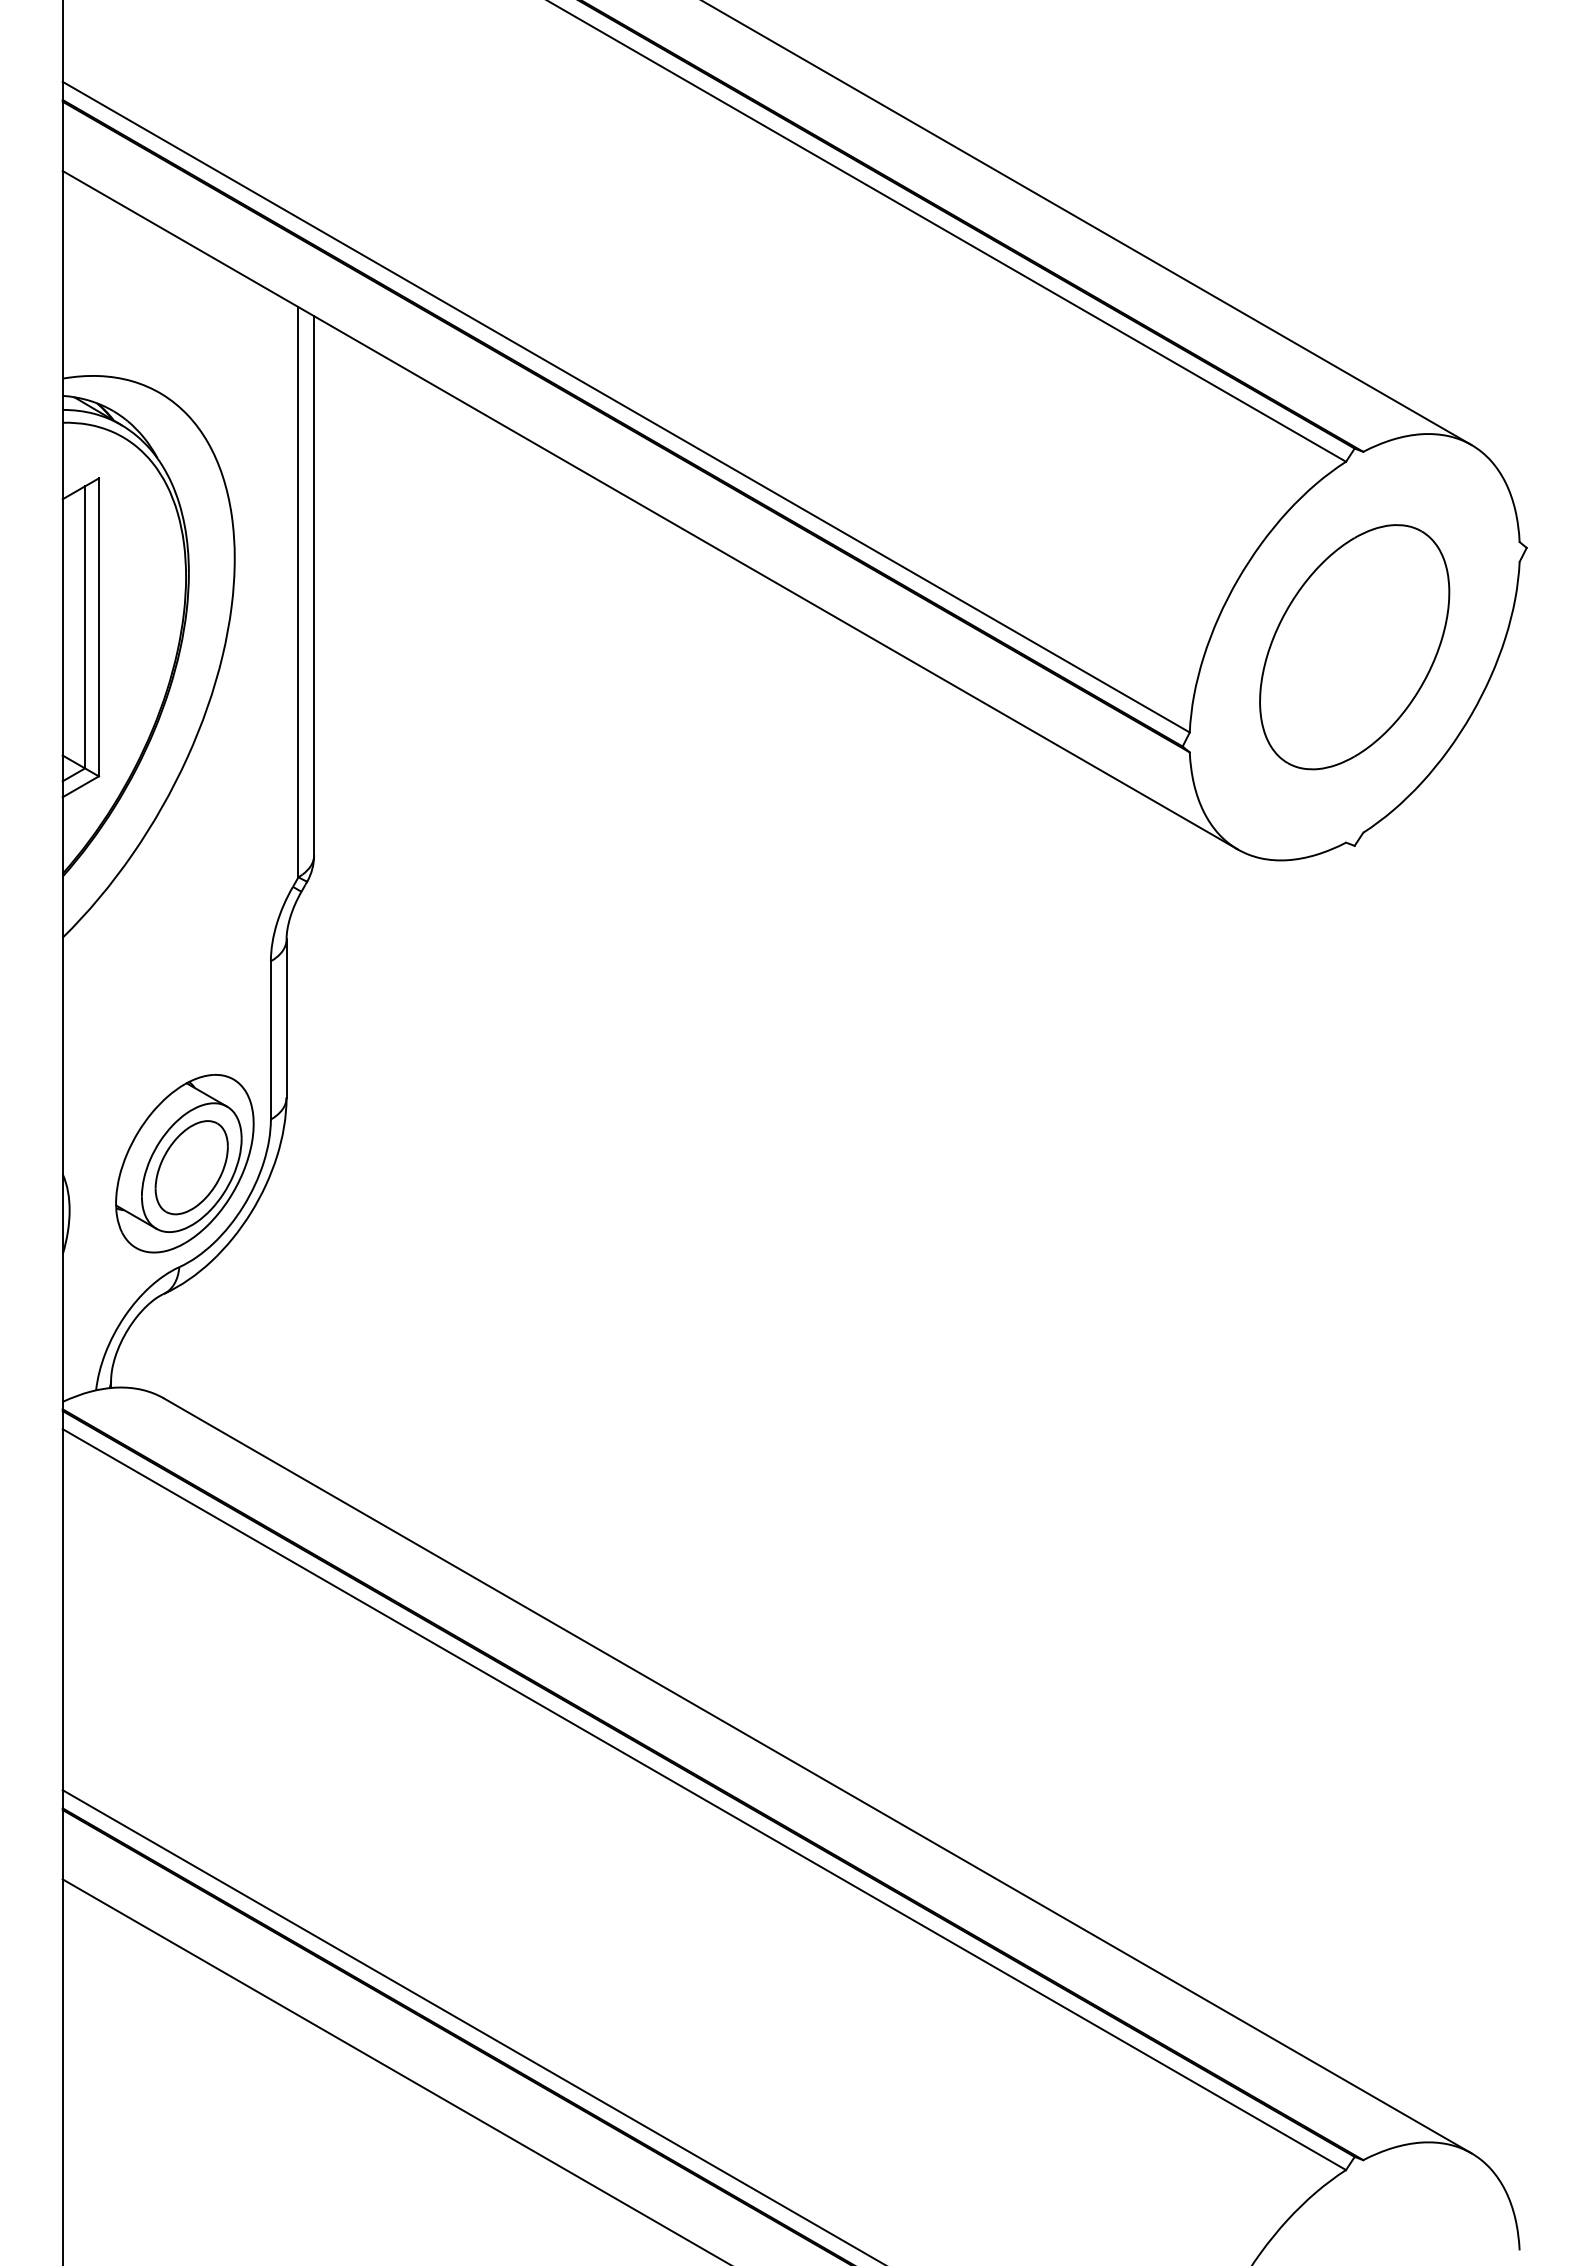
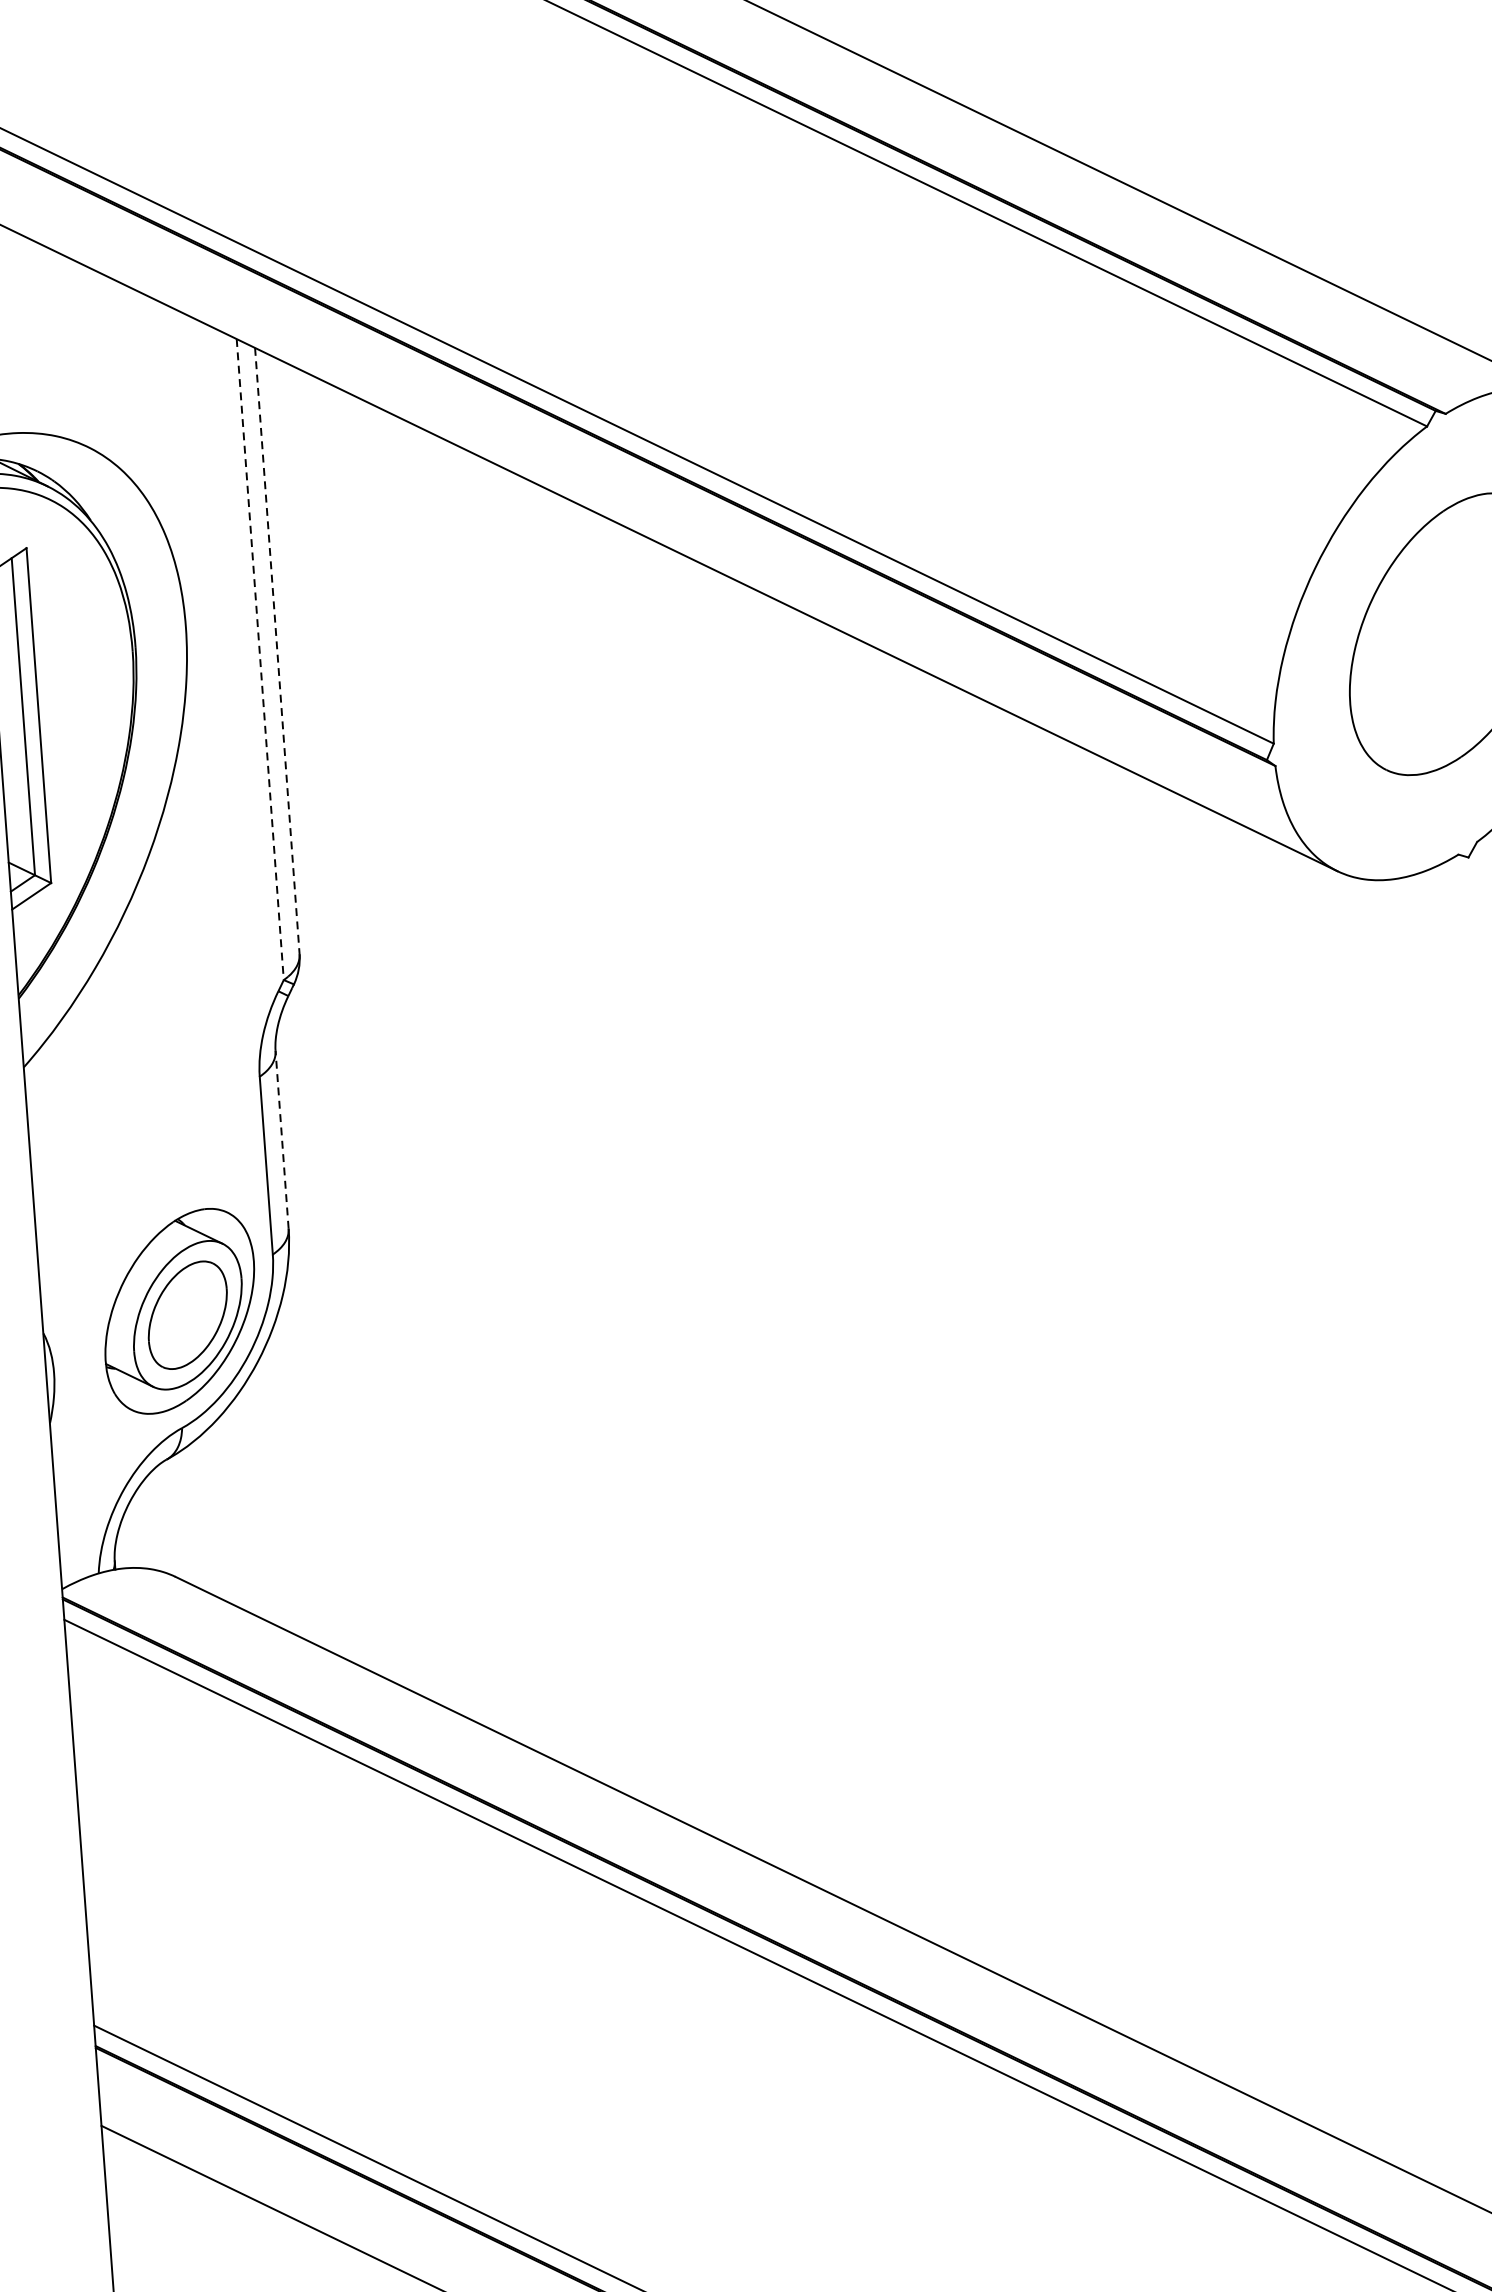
line: (314, 585) -> (277, 650), solid -> dashed
line: (298, 592) -> (260, 659), solid -> dashed
line: (286, 1018) -> (282, 1139), solid -> dashed

